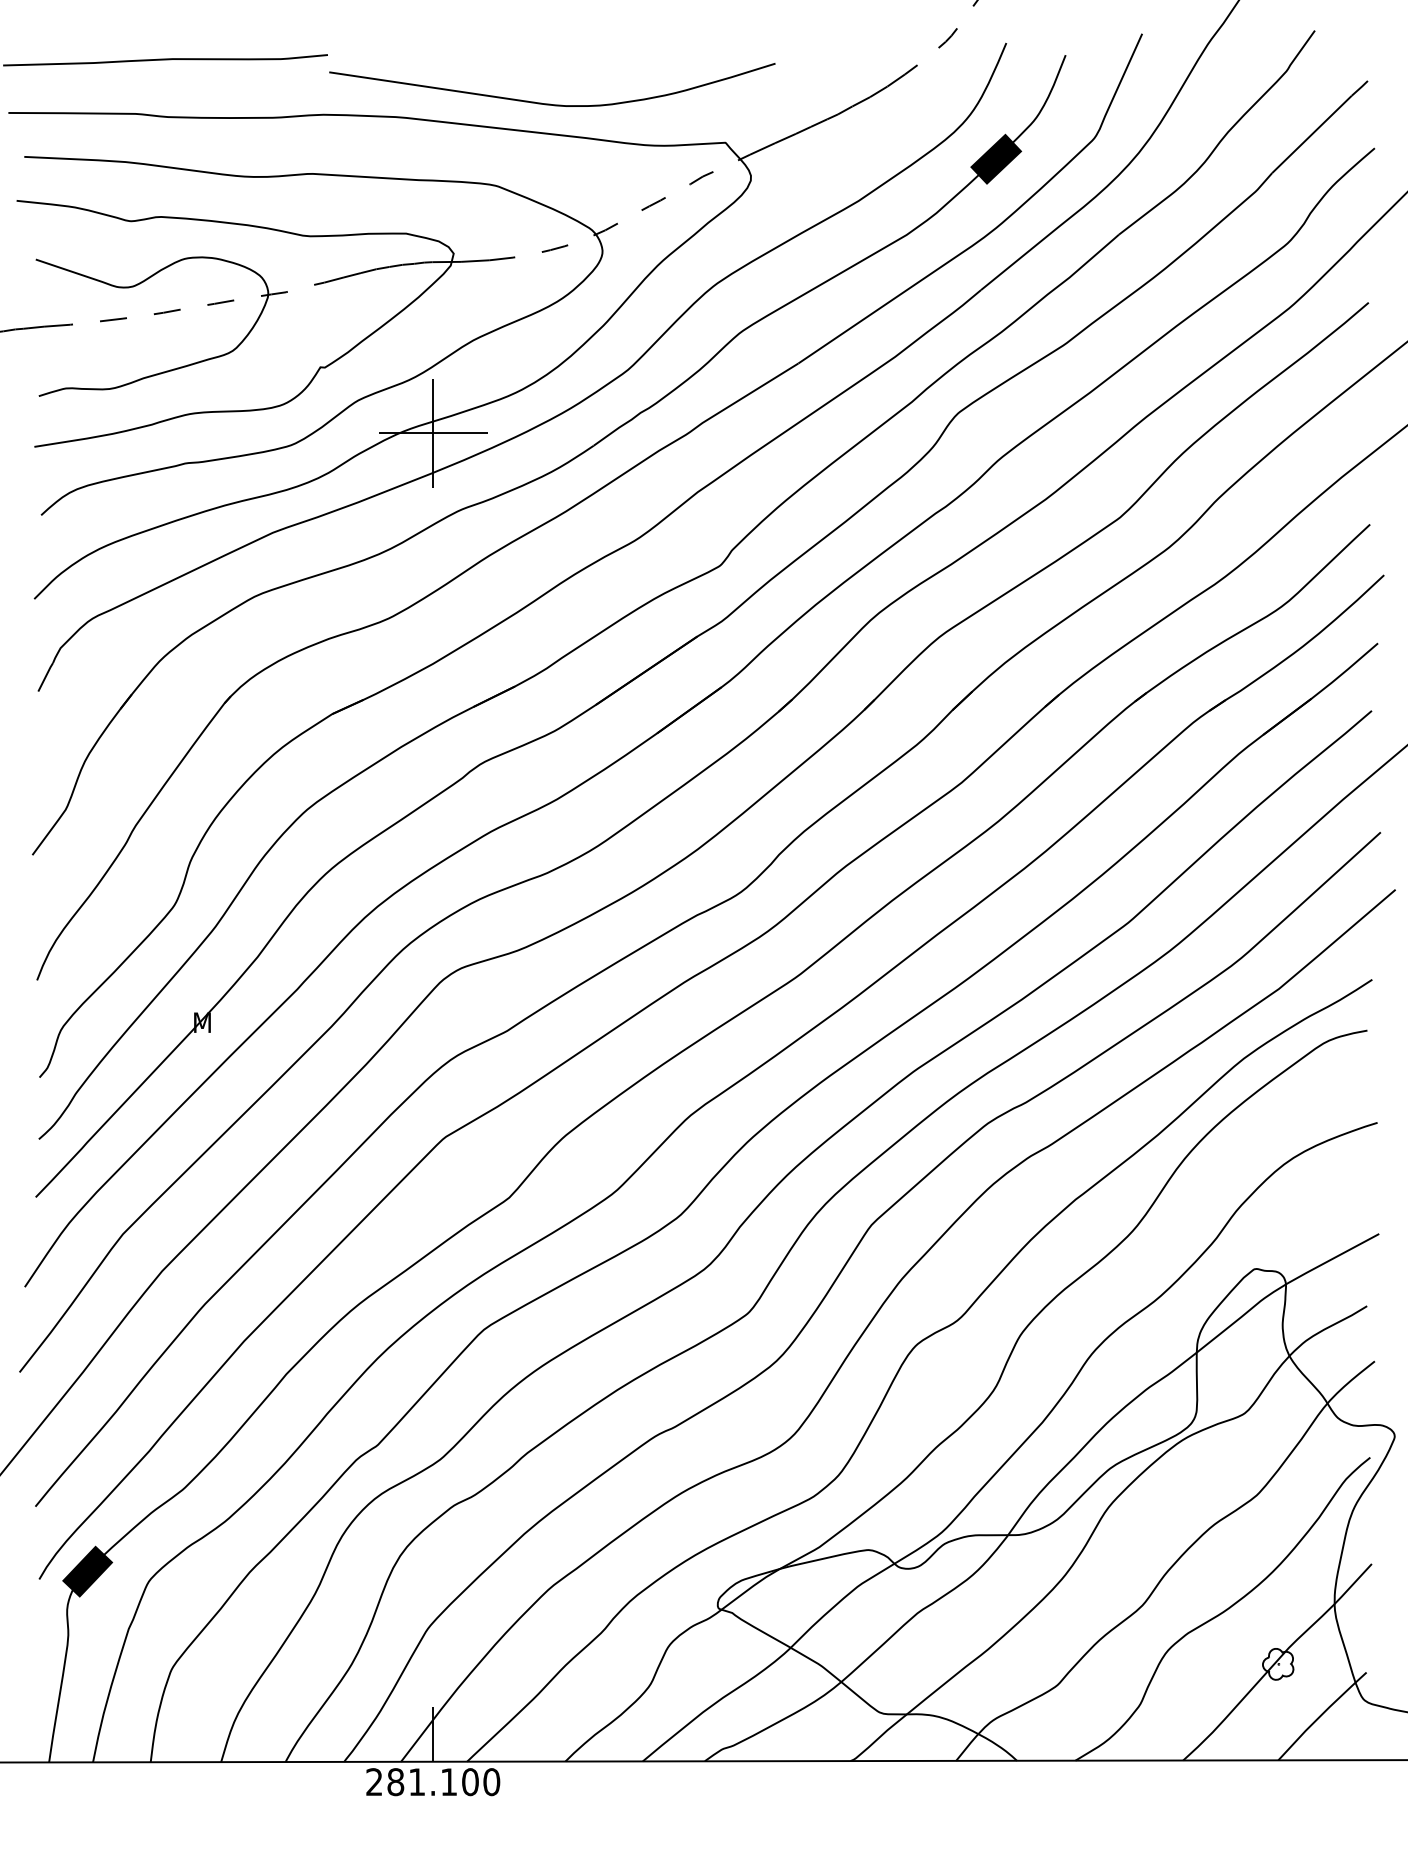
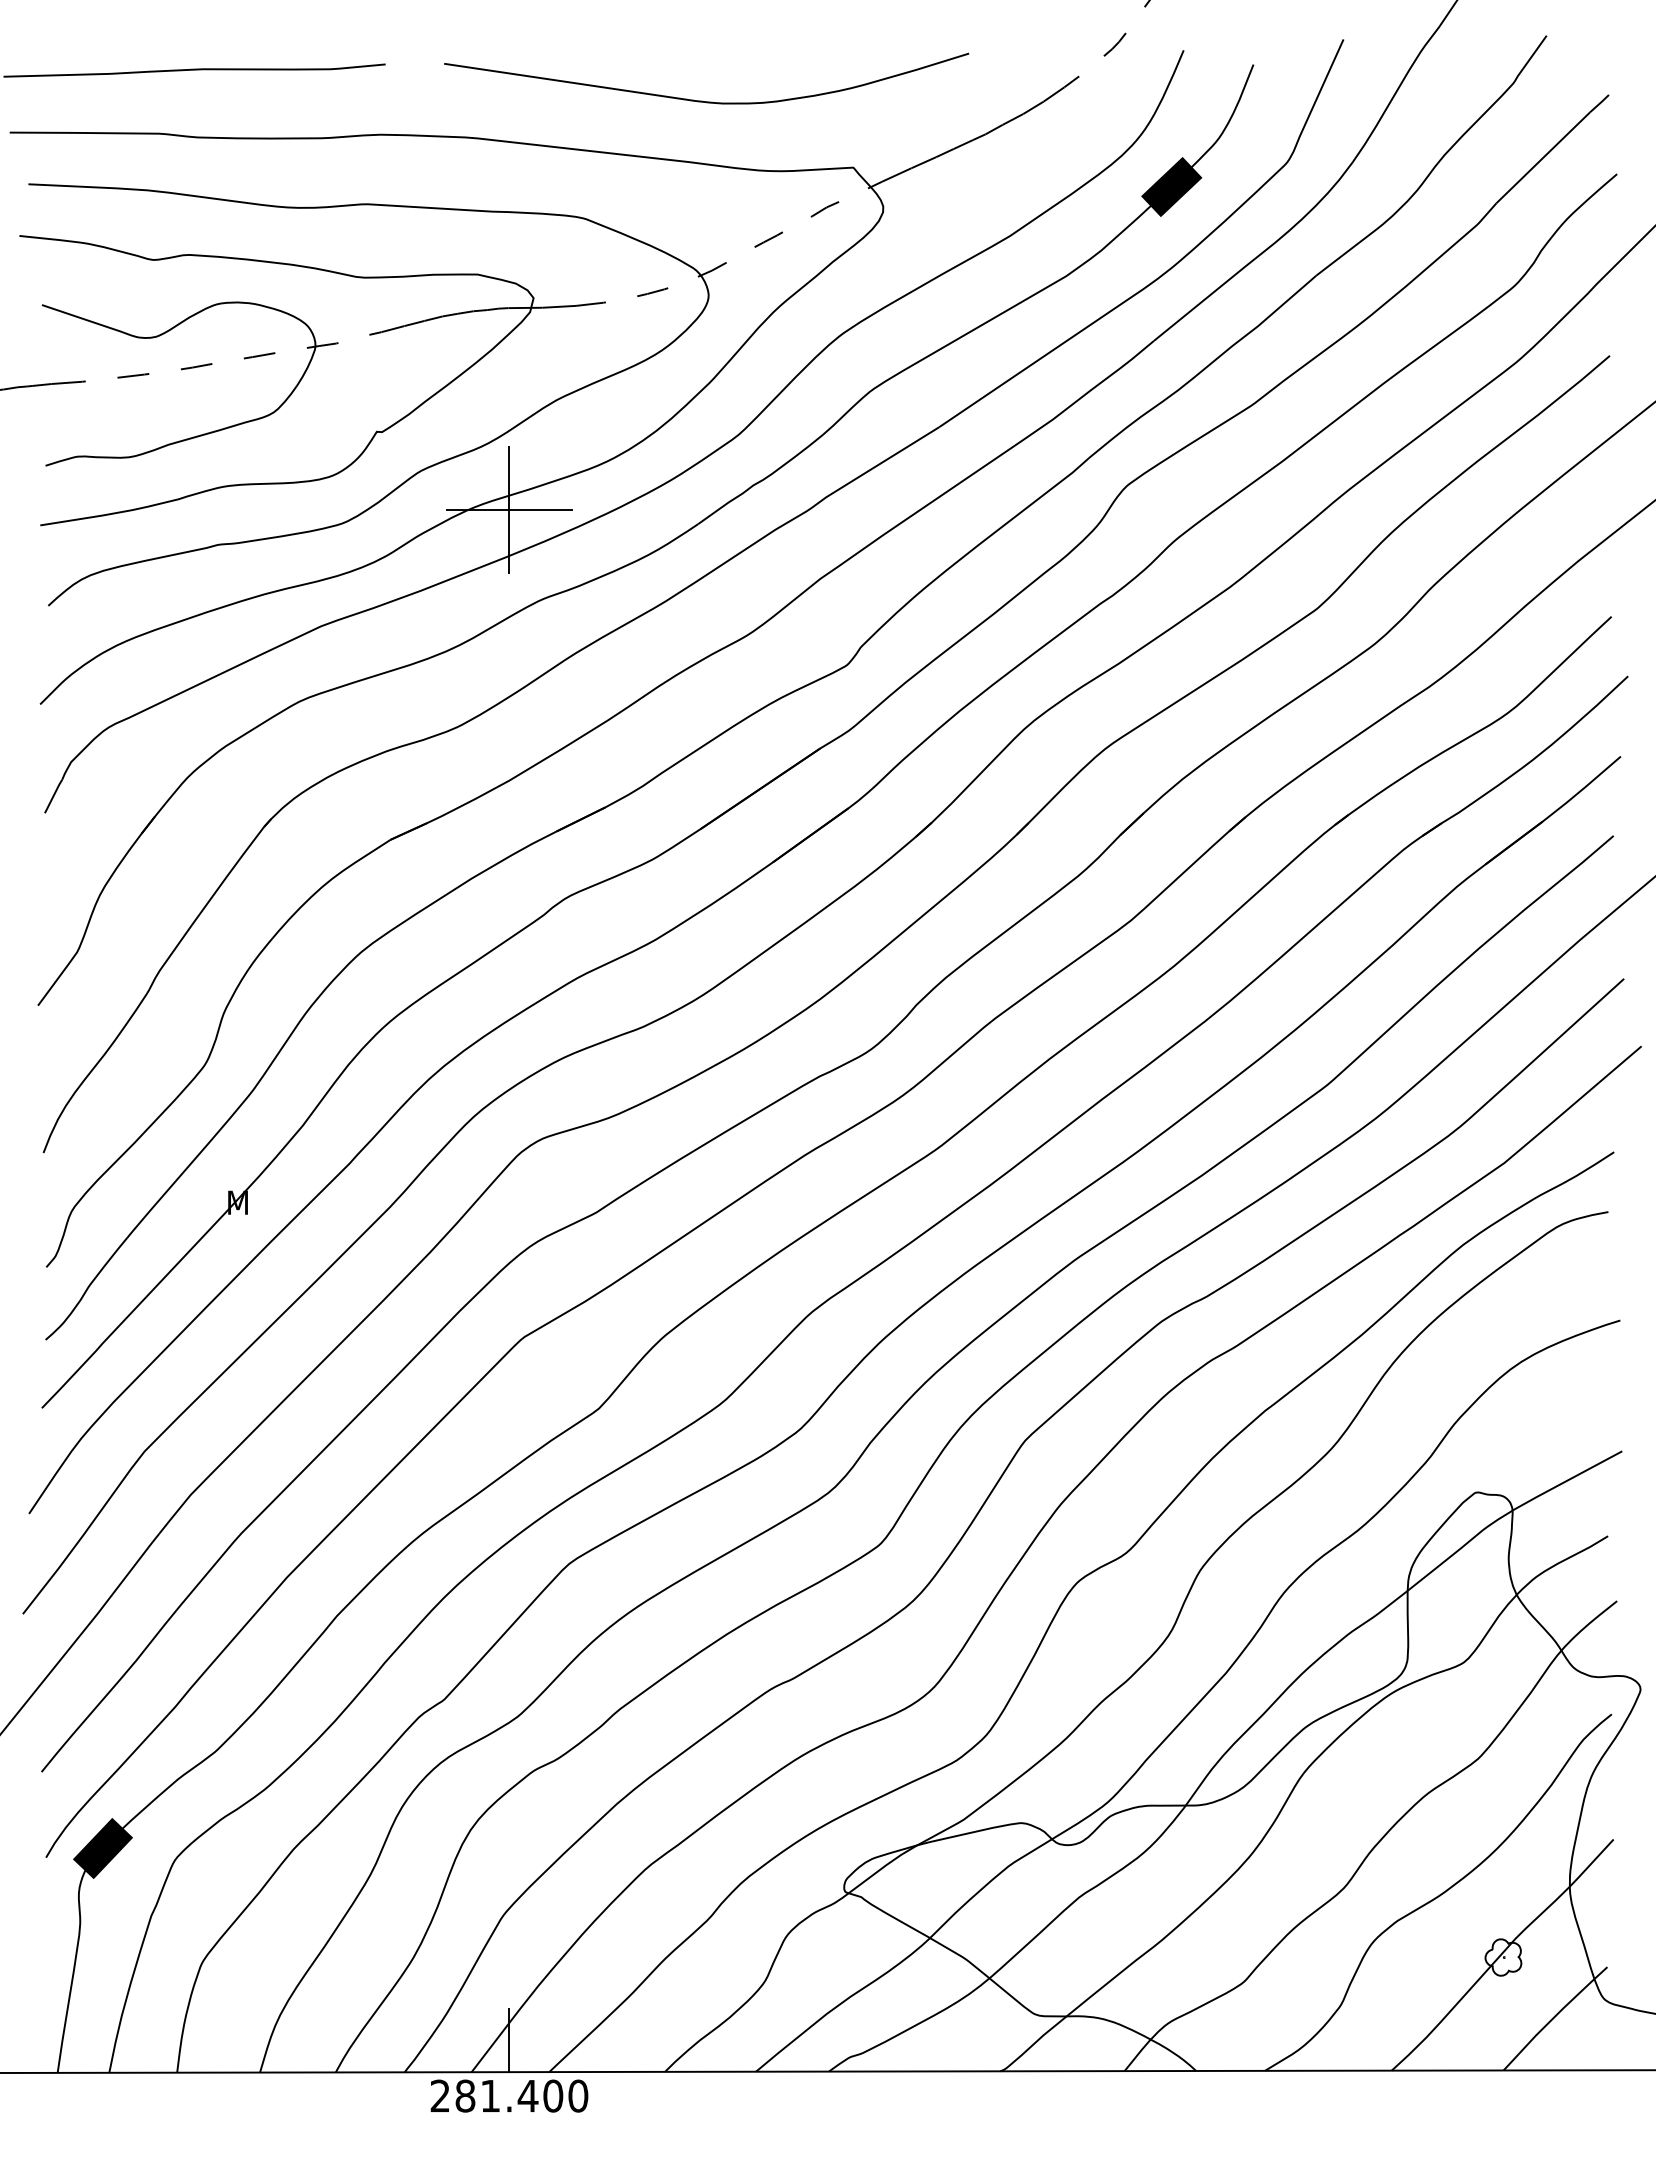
curve: (548, 103) -> (702, 100), moved
text: (448, 1781) -> (527, 2095), 281.100 -> 281.400

